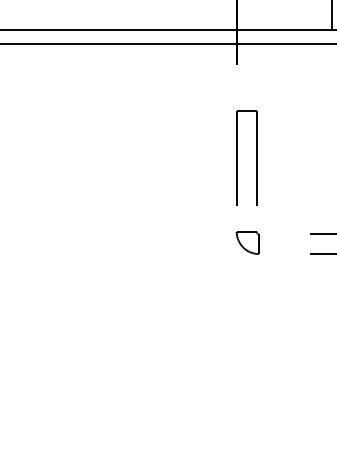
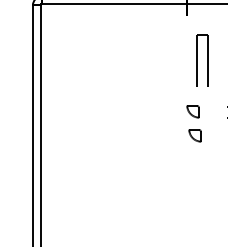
part: (246, 157) -> (202, 60), moved
part: (250, 287) -> (194, 135), added

